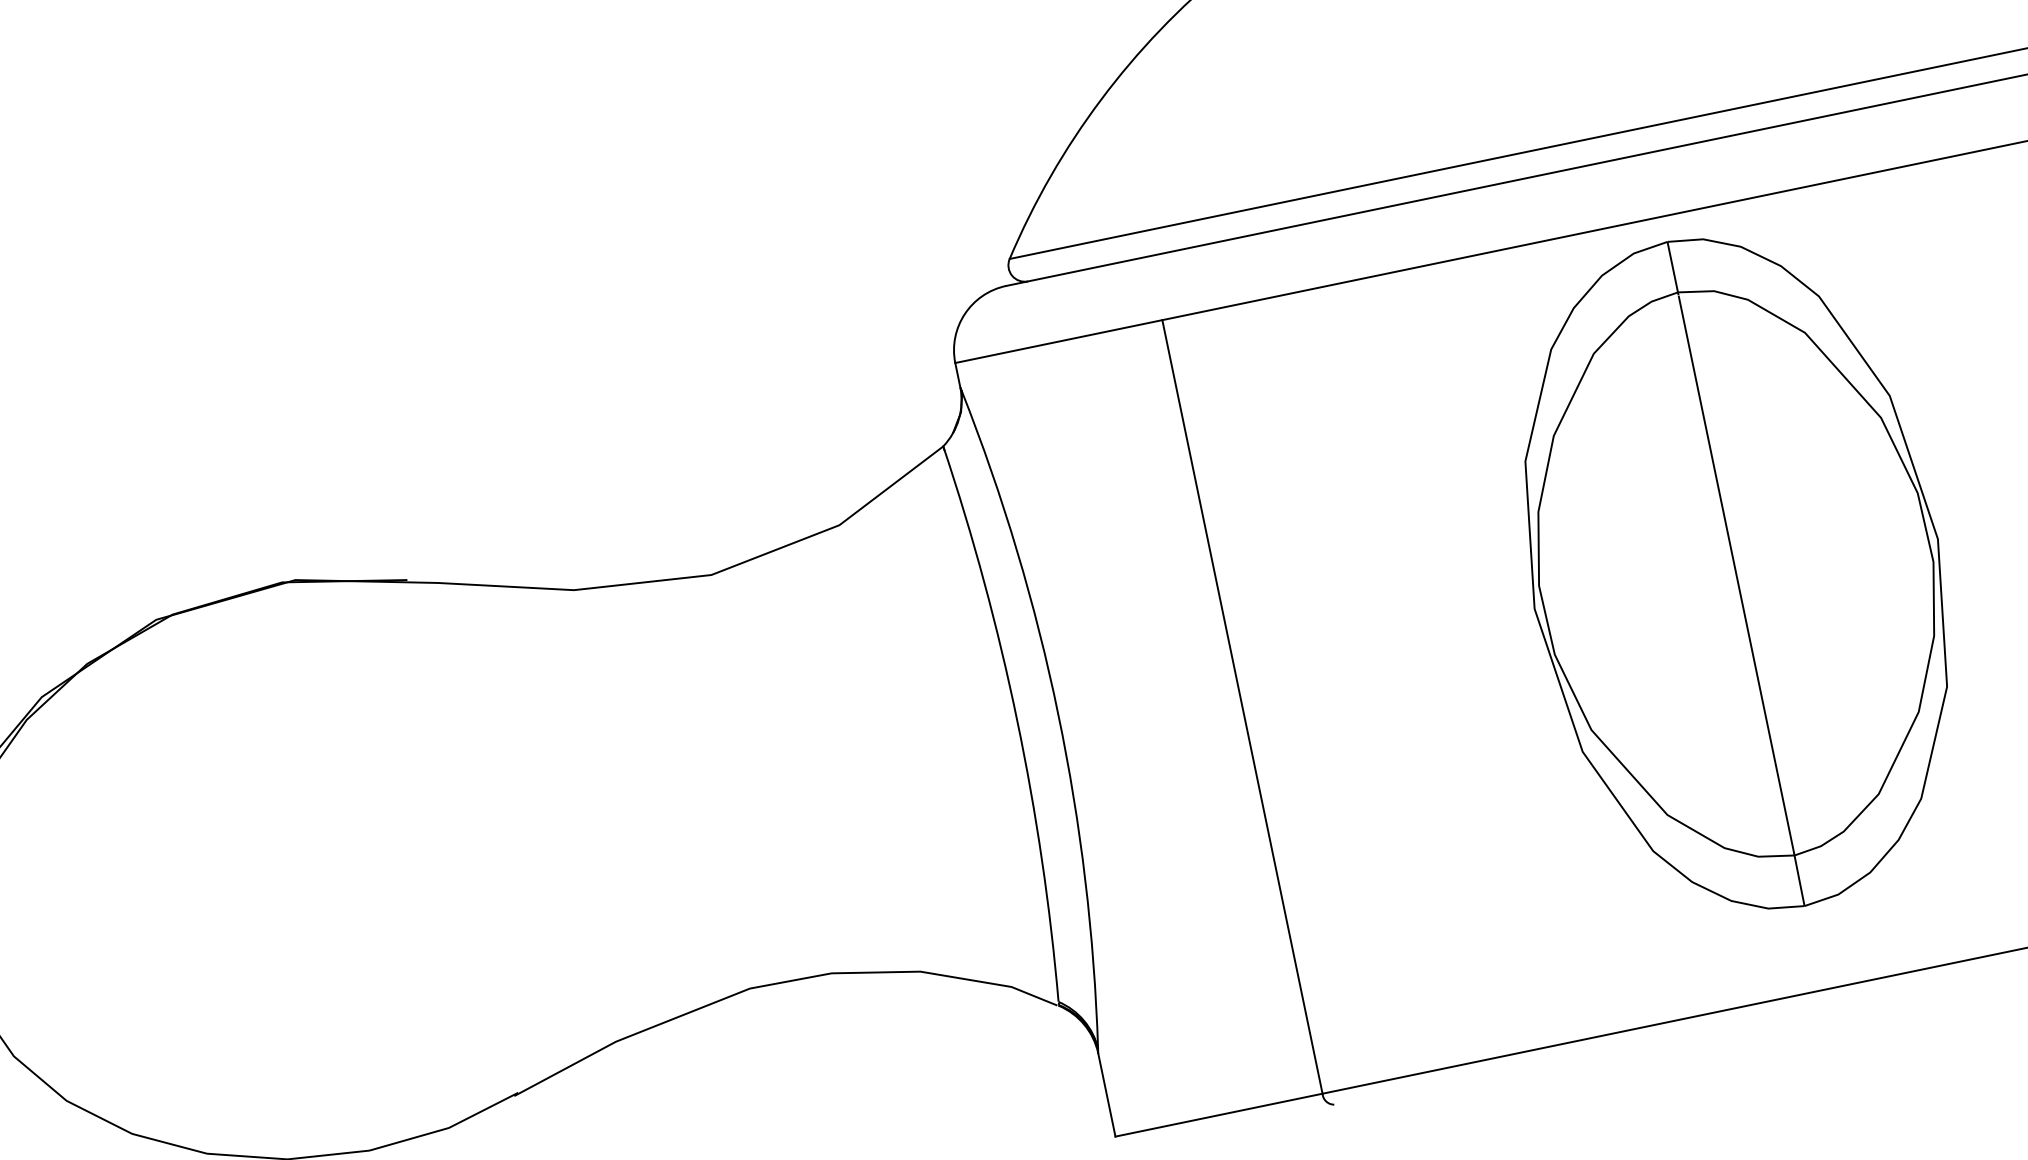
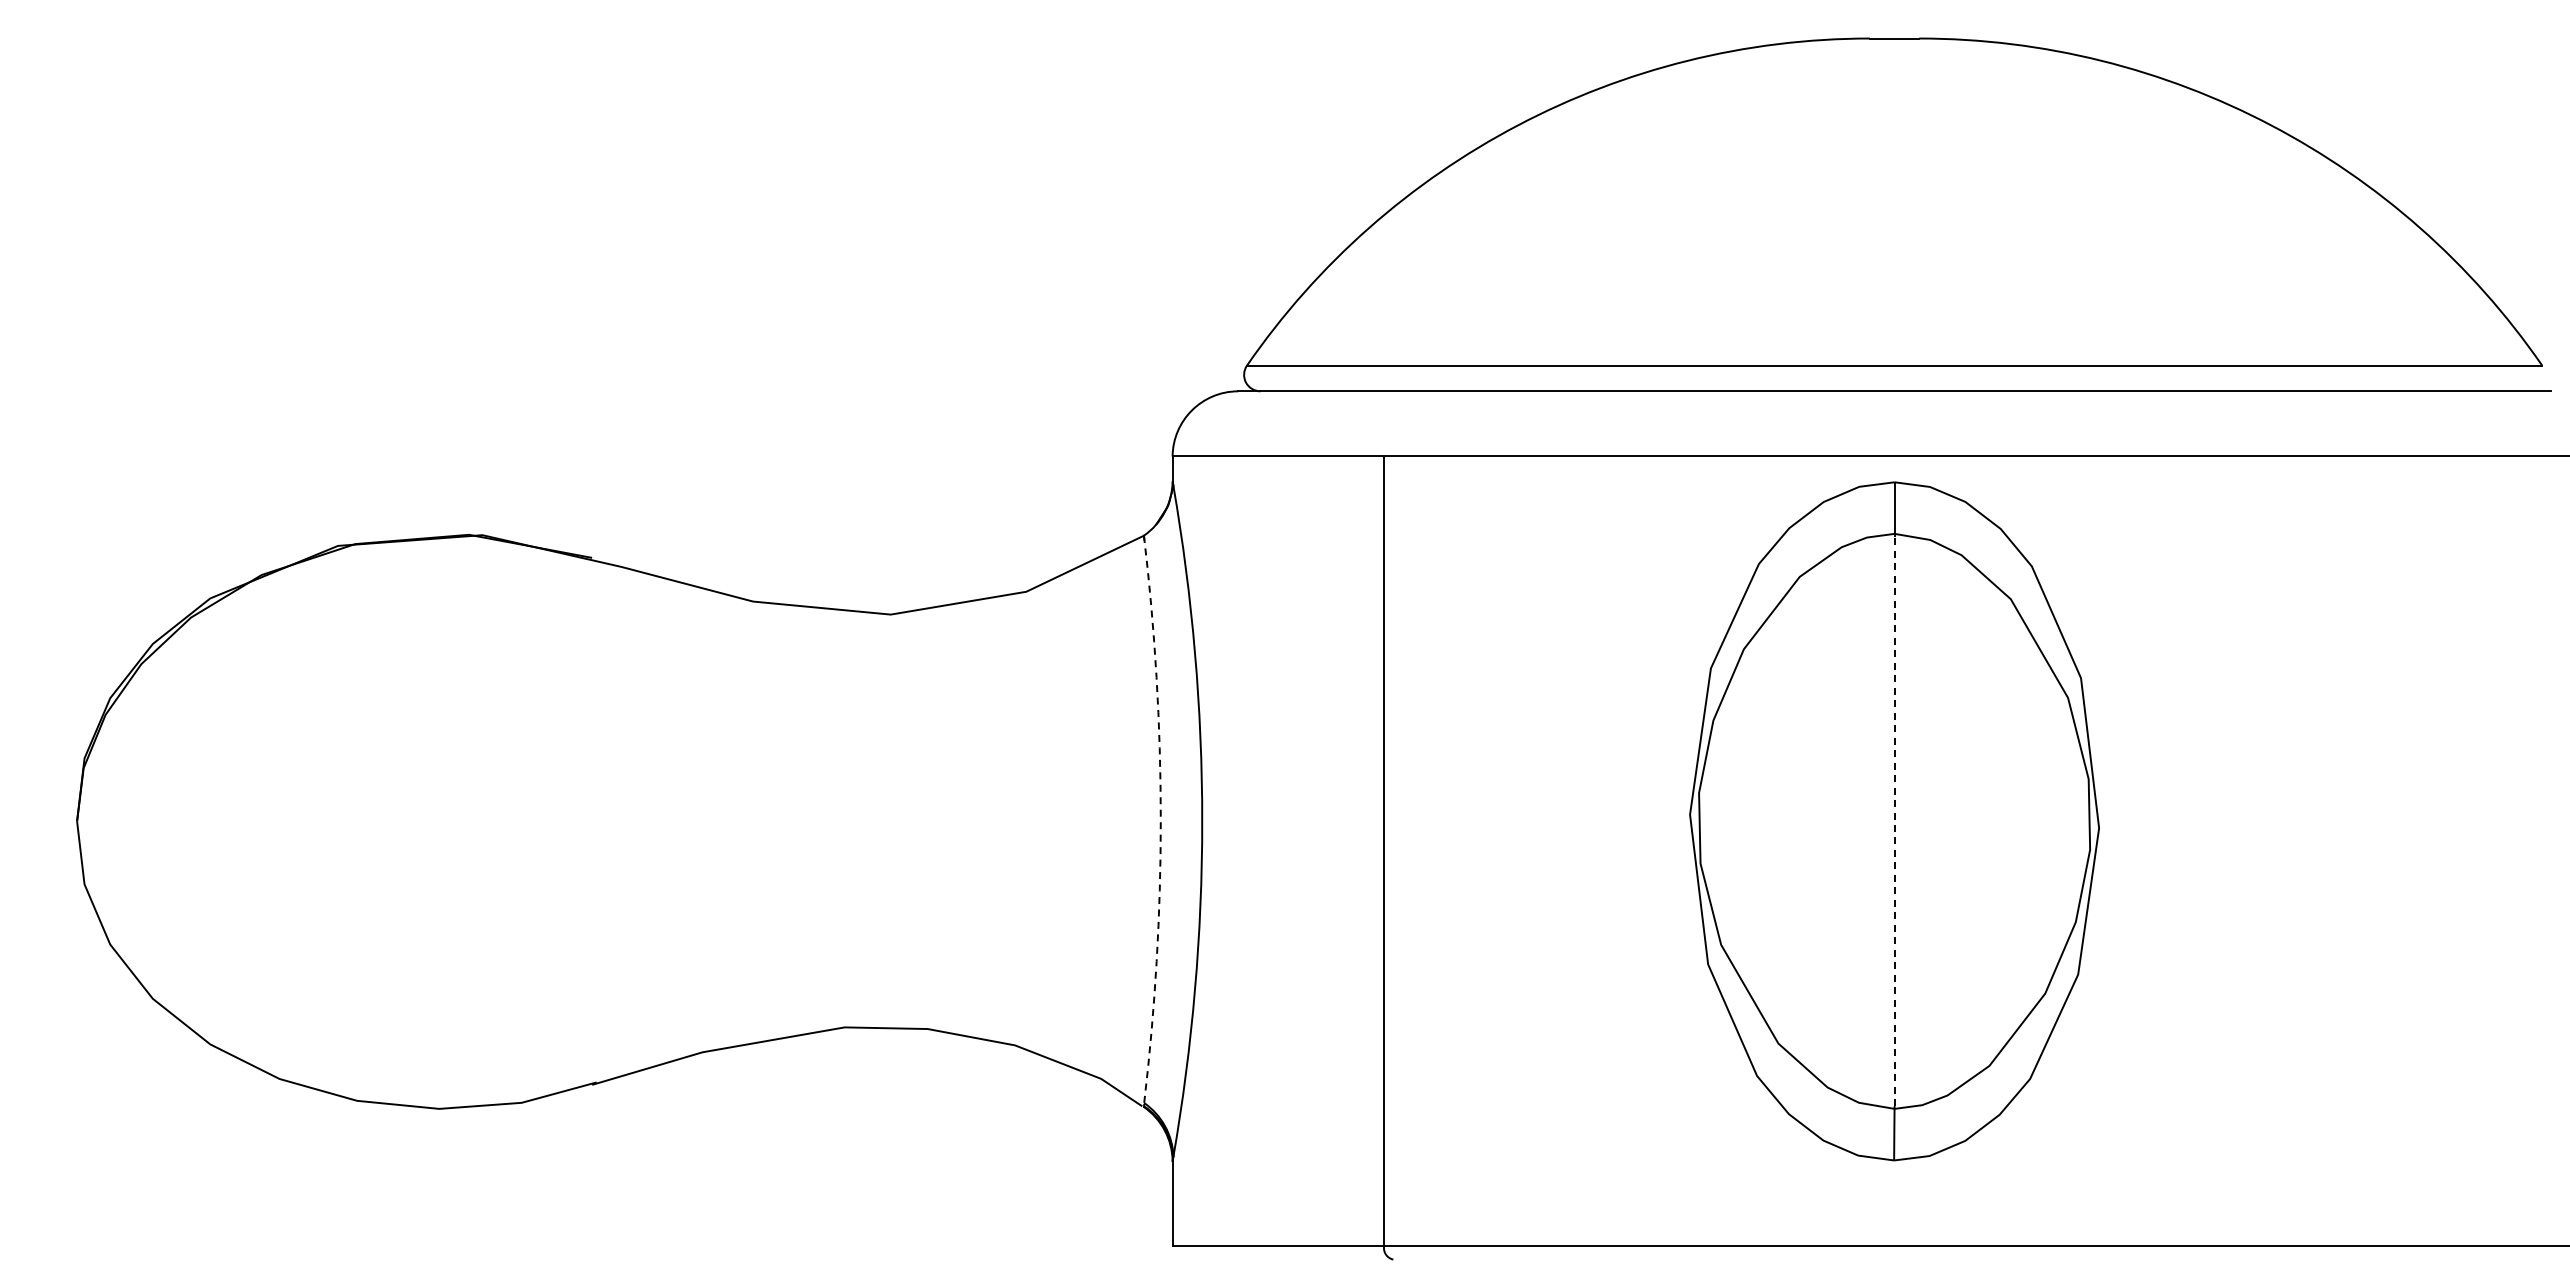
line: (1736, 575) -> (1894, 822), solid -> dashed
arc: (1017, 720) -> (1160, 819), solid -> dashed

